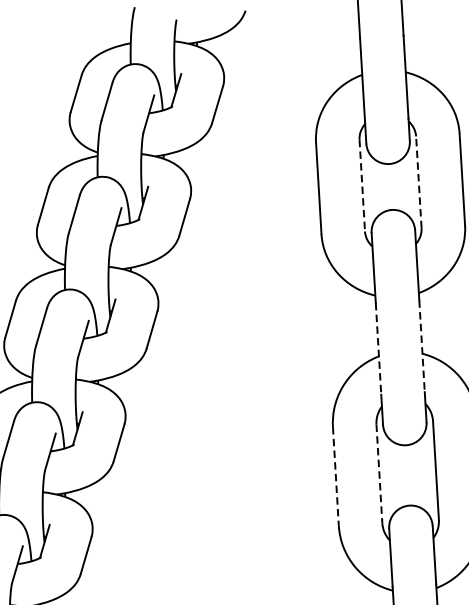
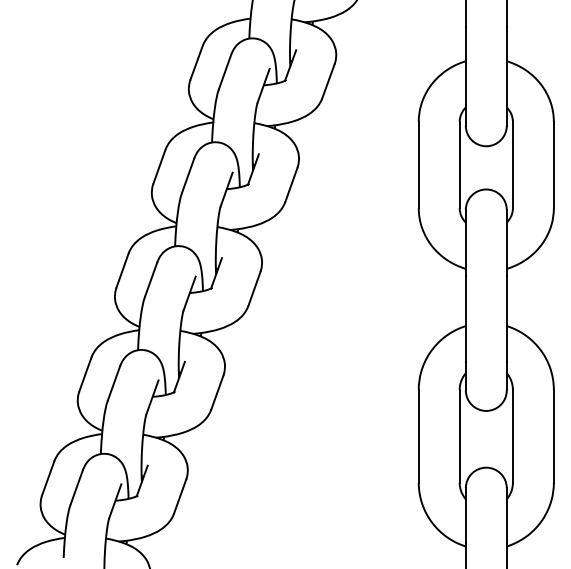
line: (418, 181) -> (512, 164), dashed -> solid
line: (362, 186) -> (459, 165), dashed -> solid
line: (421, 346) -> (506, 319), dashed -> solid
line: (378, 349) -> (465, 319), dashed -> solid
line: (379, 474) -> (459, 436), dashed -> solid
line: (335, 476) -> (418, 436), dashed -> solid

